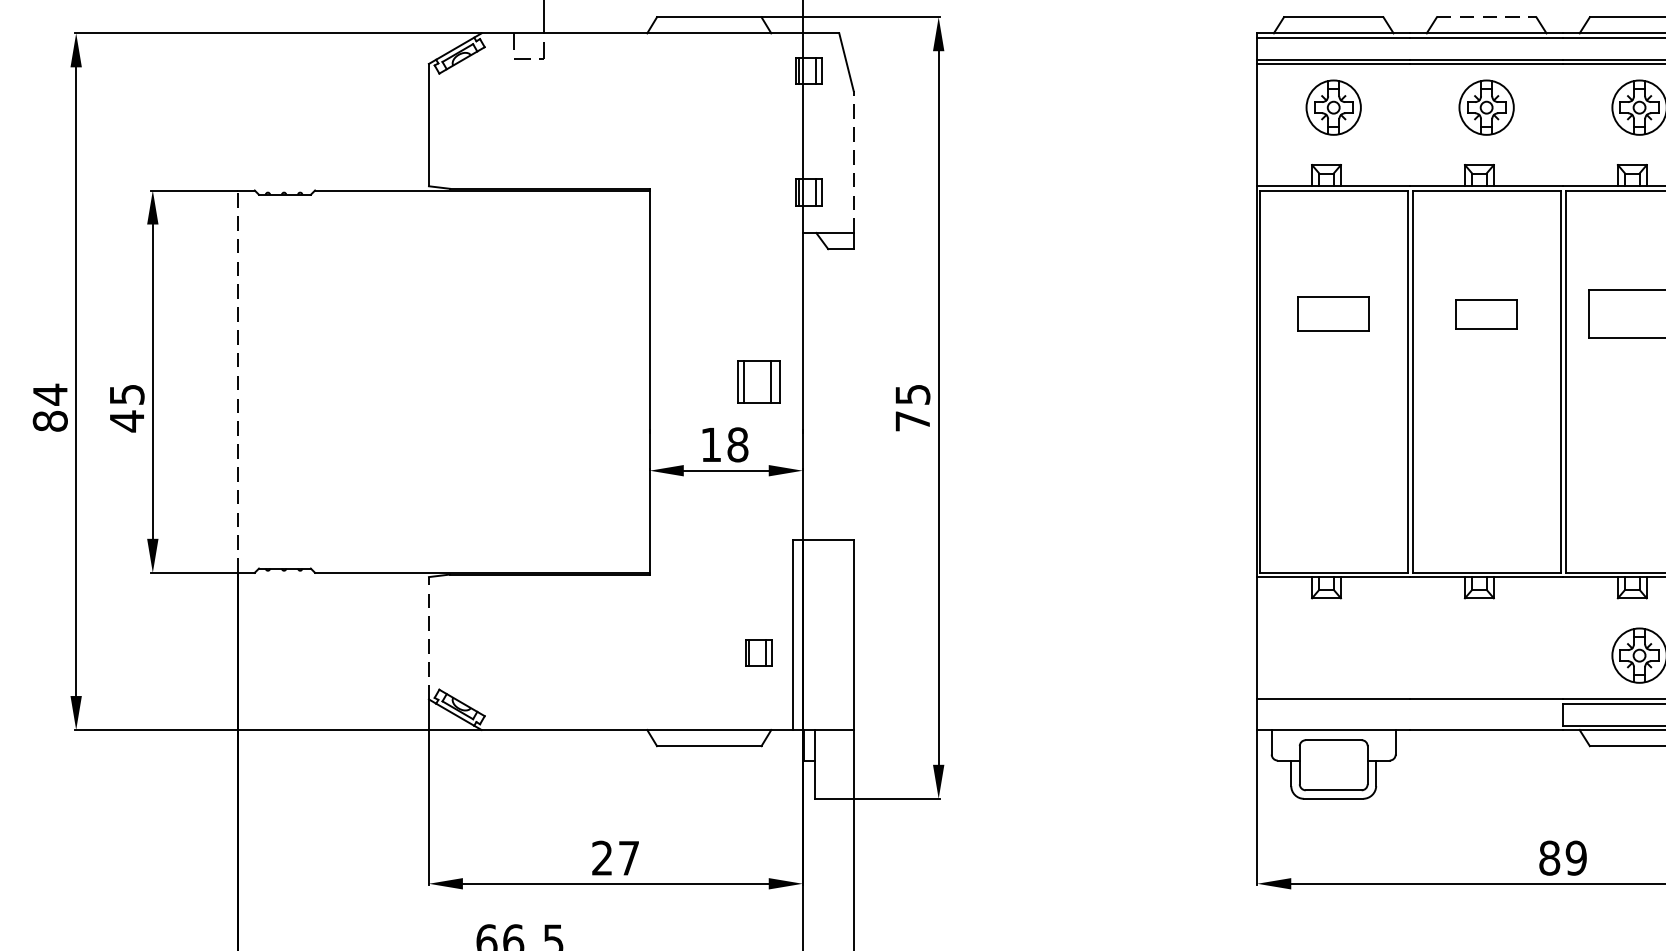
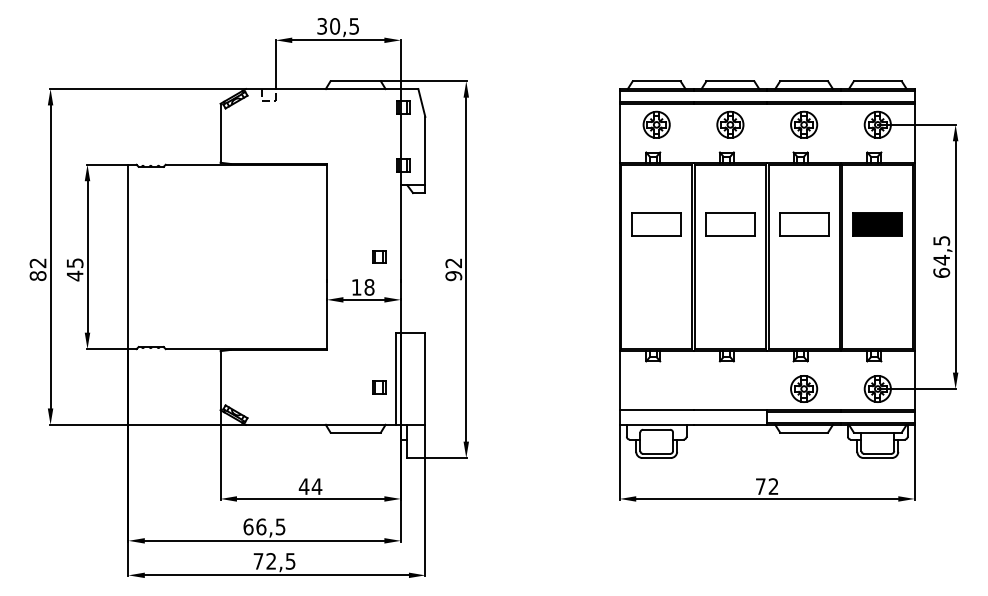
line: (1486, 17) -> (730, 81), dashed -> solid
line: (854, 160) -> (425, 150), dashed -> solid
part: (1333, 314) -> (656, 224), size x1.43
part: (1486, 314) -> (730, 224), size x1.67
line: (237, 380) -> (128, 256), dashed -> solid
part: (758, 380) -> (379, 256), size x0.62
text: (49, 395) -> (37, 263), 84 -> 82
text: (912, 407) -> (453, 269), 75 -> 92
line: (428, 638) -> (220, 380), dashed -> solid
text: (615, 857) -> (310, 486), 27 -> 44
text: (1561, 857) -> (766, 486), 89 -> 72

